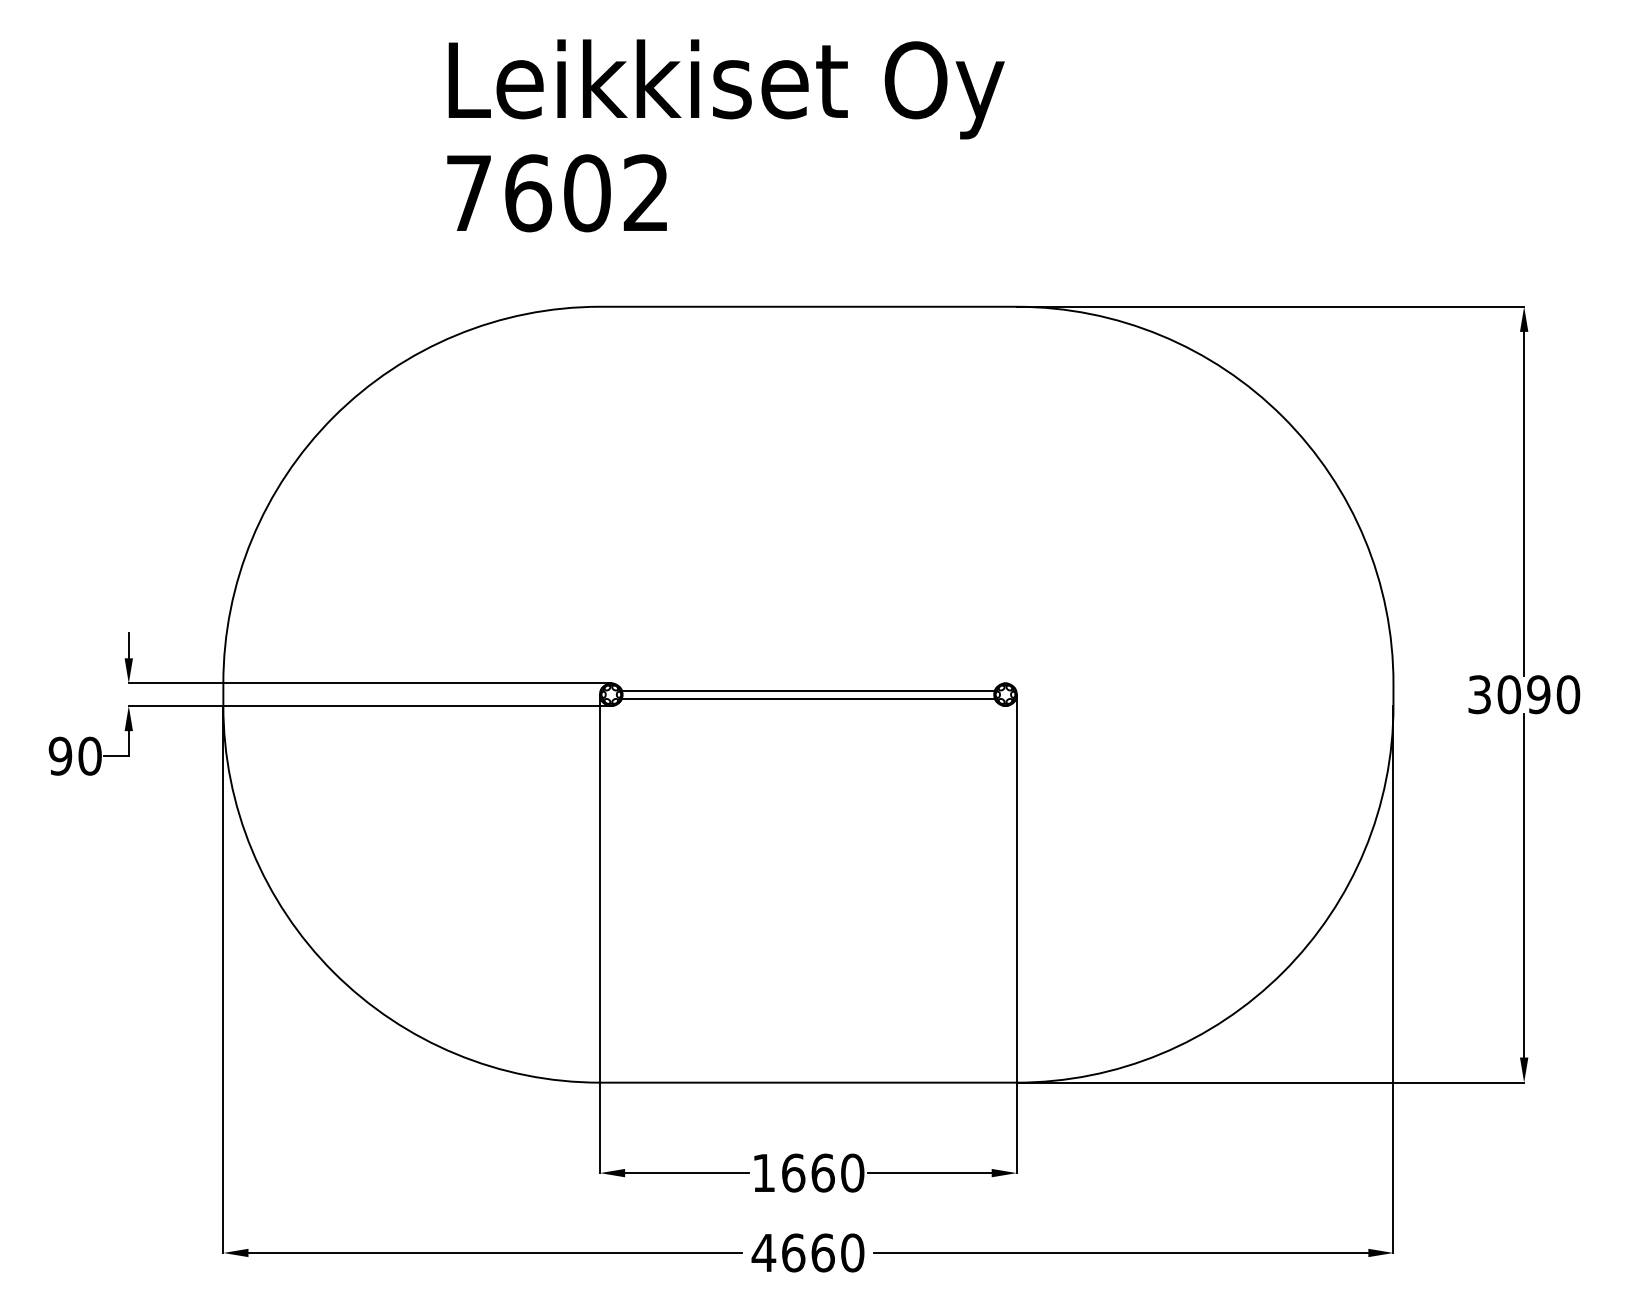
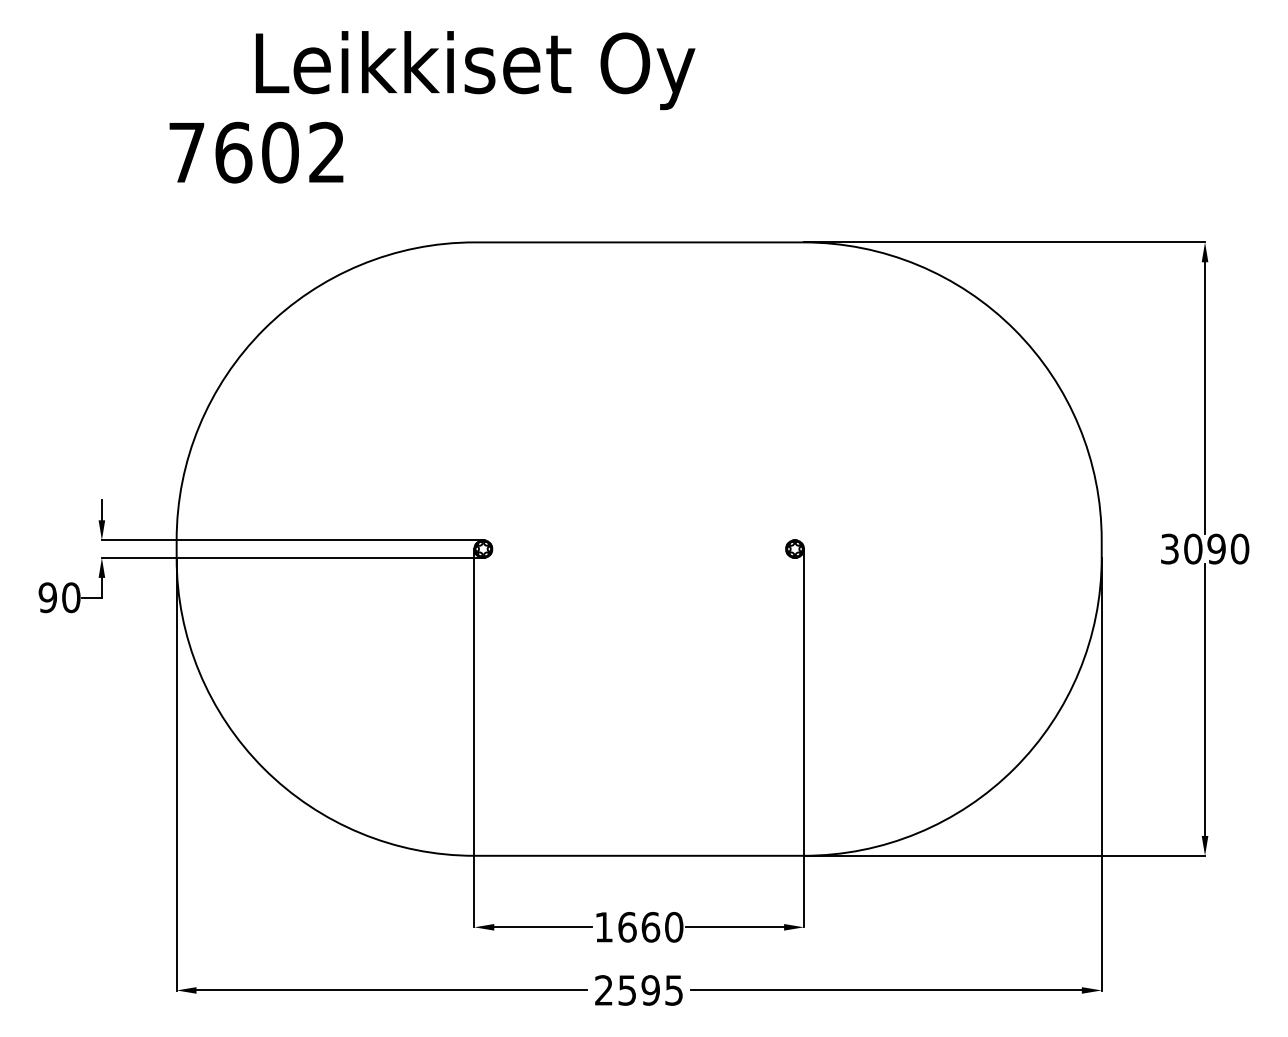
text: (726, 89) -> (475, 70), moved
text: (557, 193) -> (256, 152), moved
line: (807, 690) -> (638, 545), removed
line: (807, 699) -> (638, 552), removed
text: (807, 1253) -> (638, 990), 4660 -> 2595

